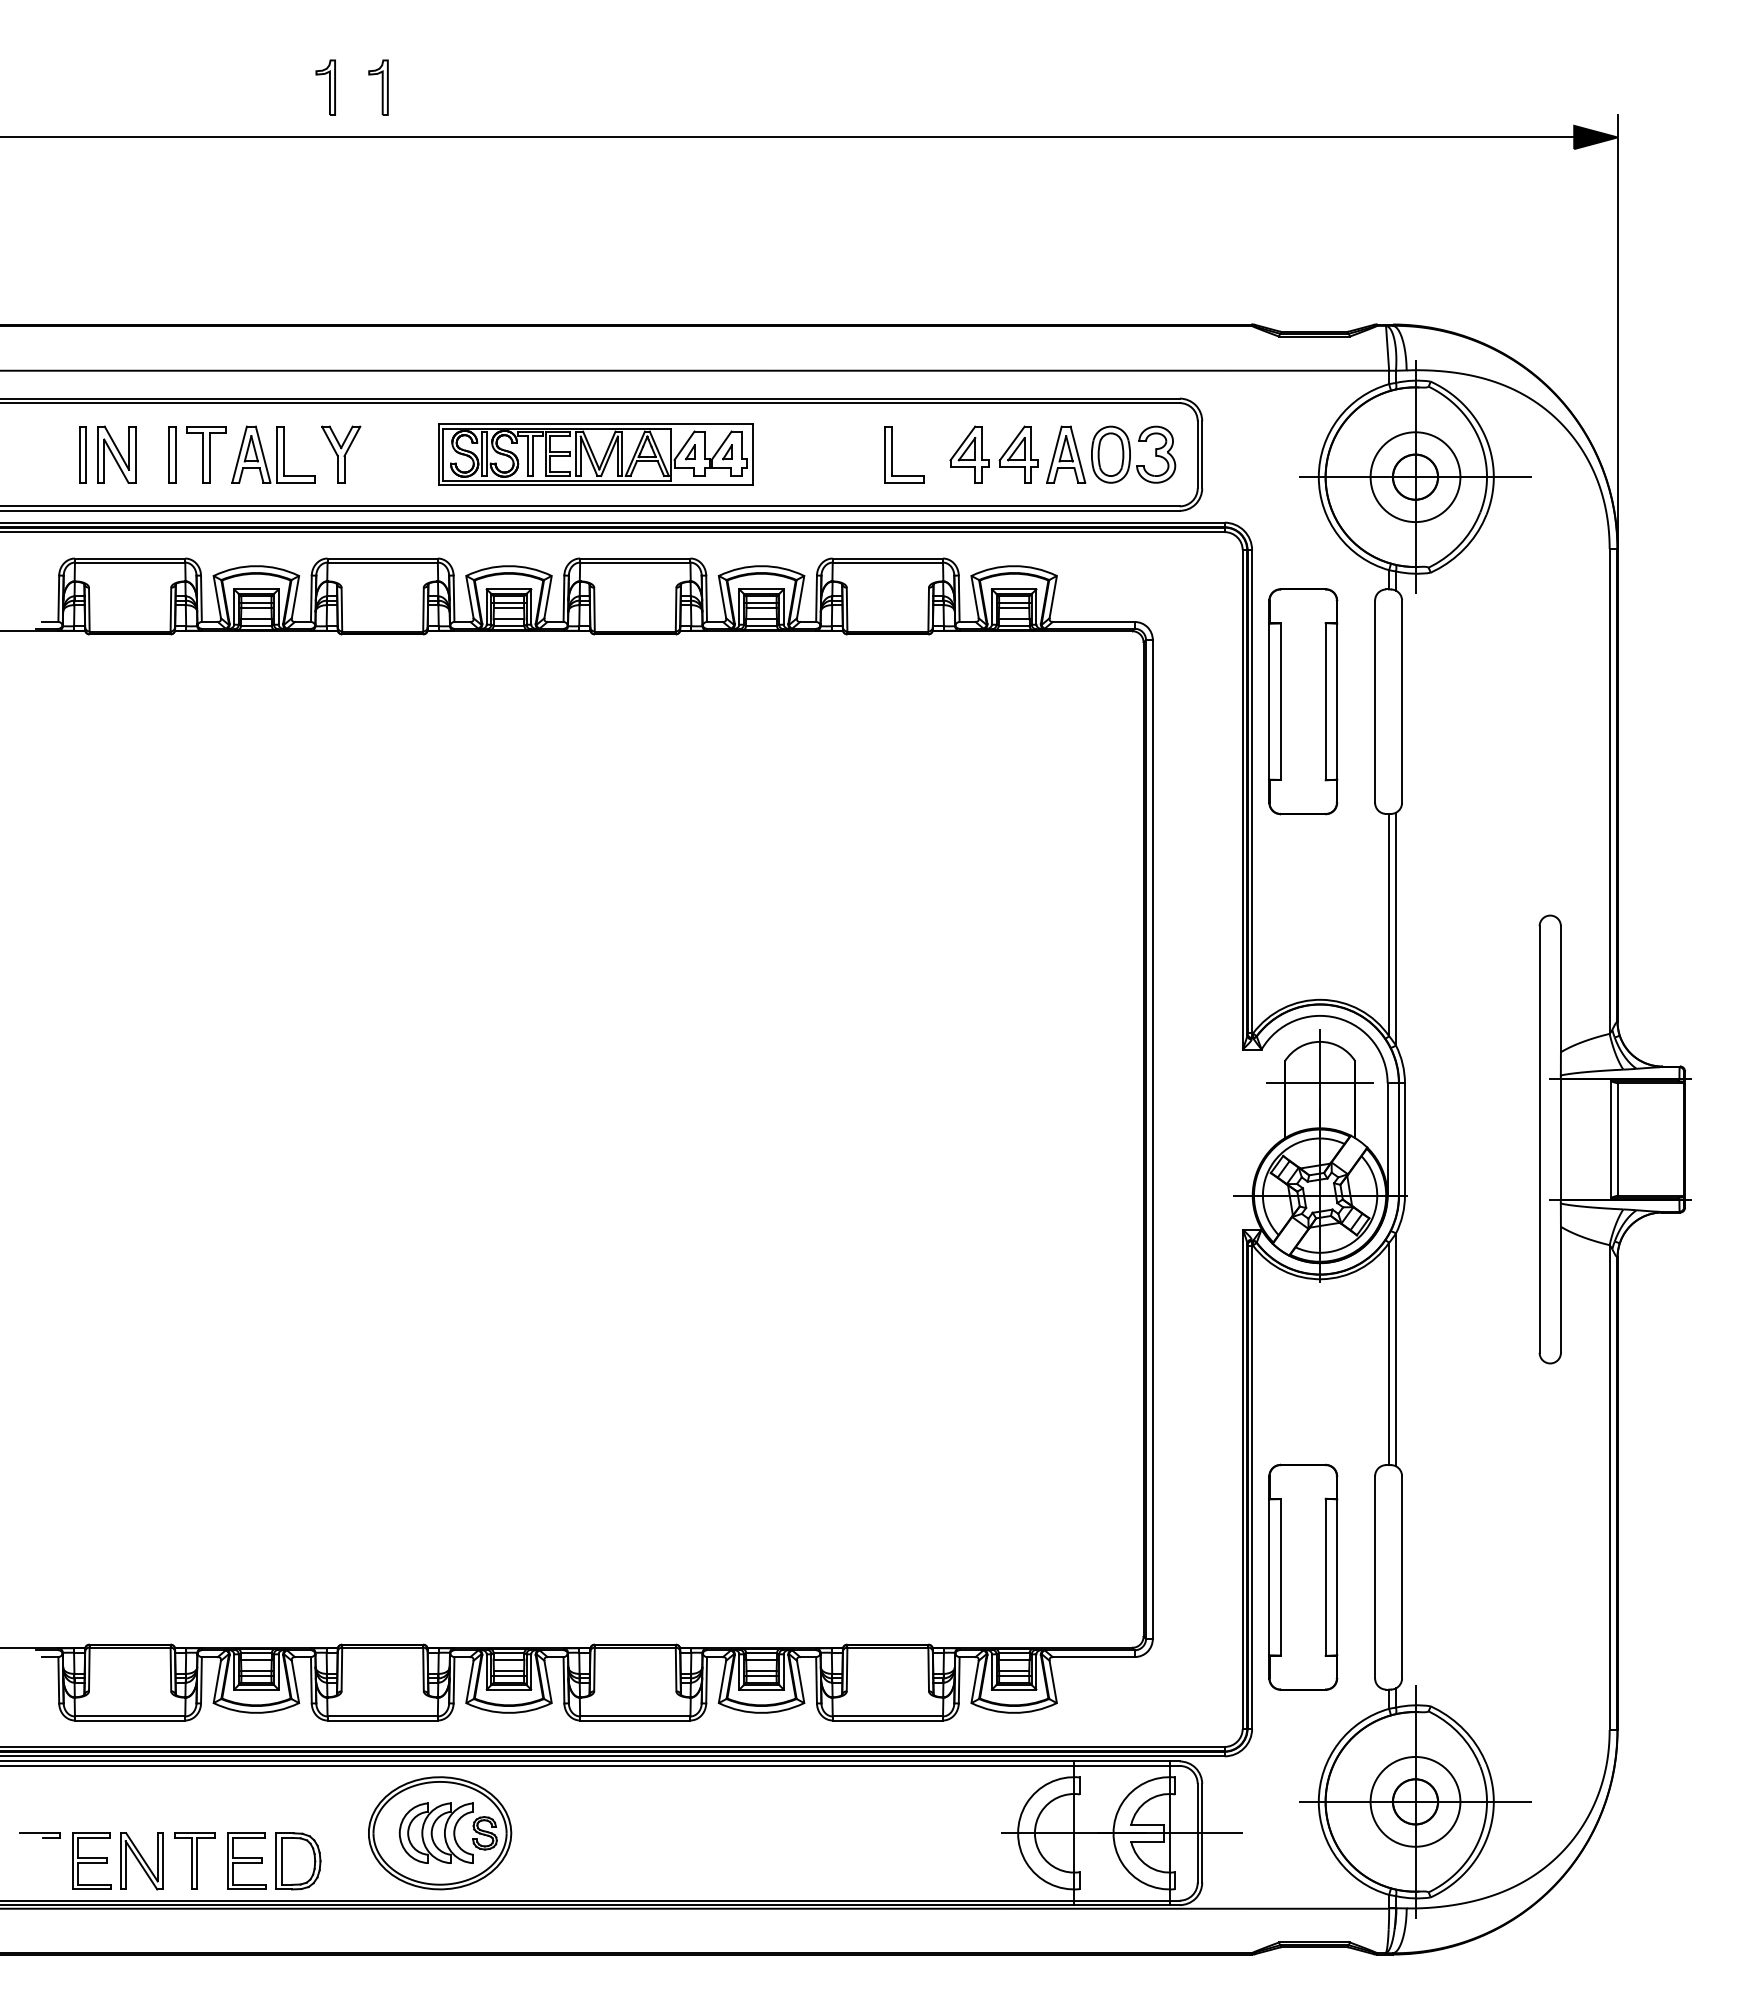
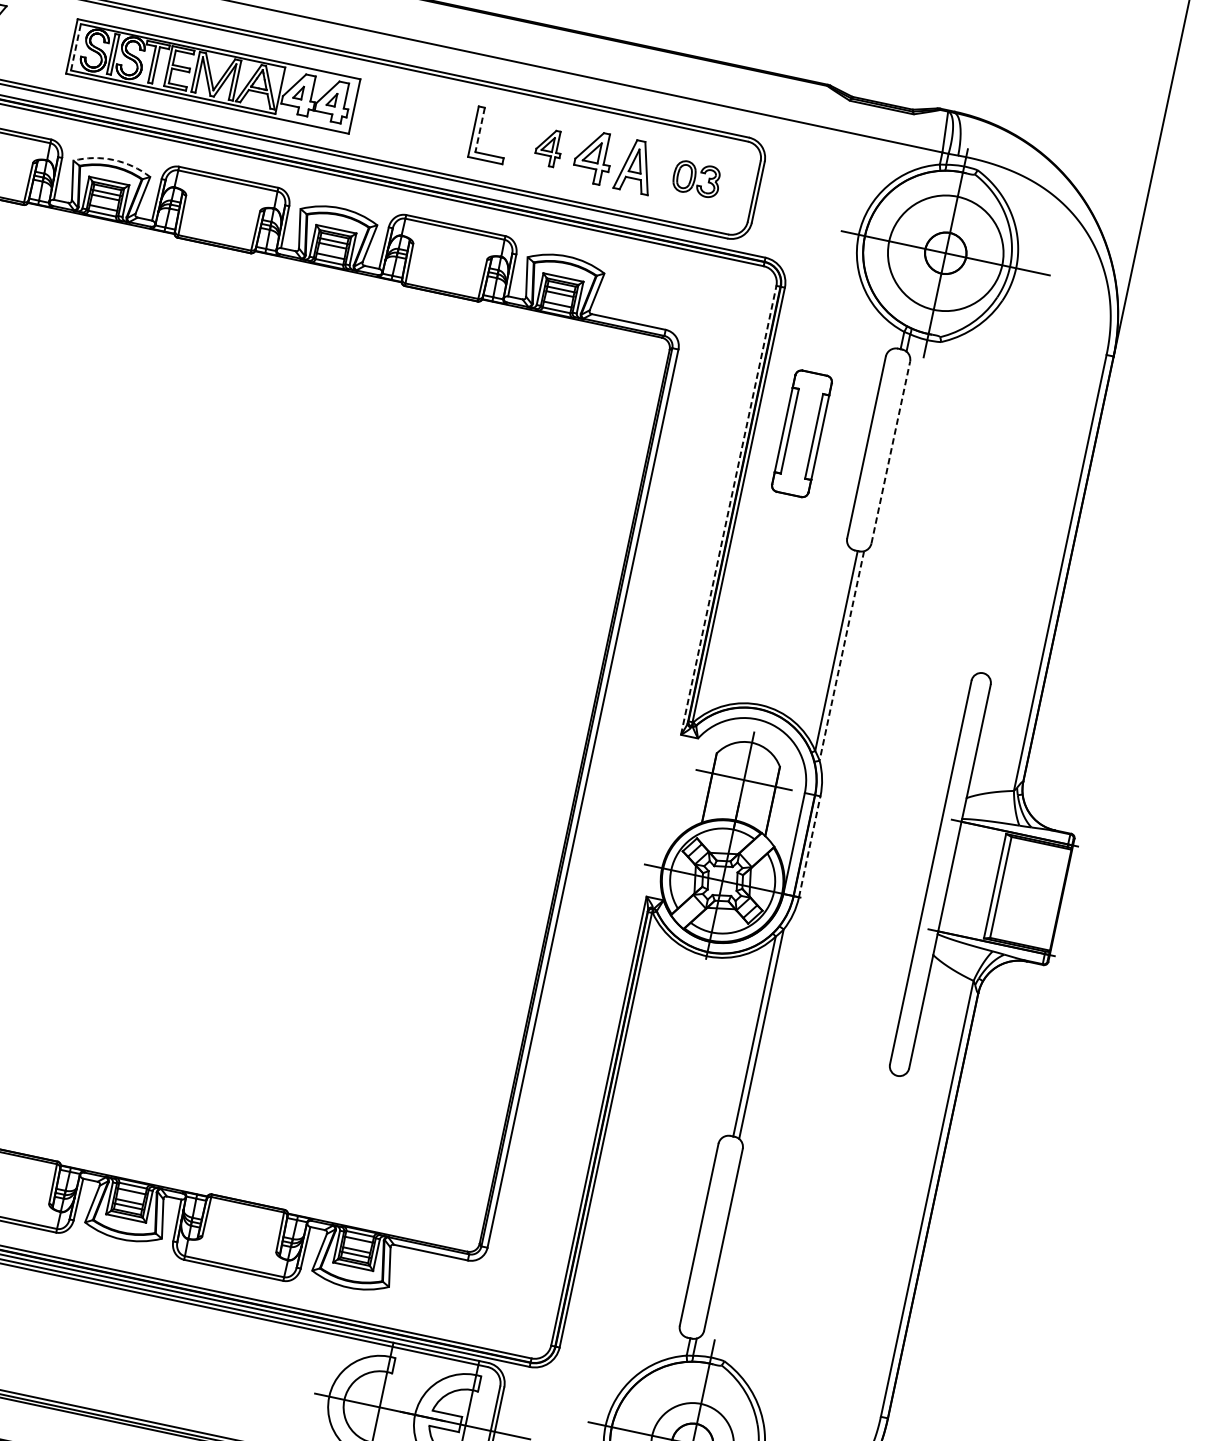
line: (892, 451) -> (480, 130), solid -> dashed
line: (443, 454) -> (76, 47), solid -> dashed
part: (969, 454) -> (549, 147), size x0.7
part: (1133, 454) -> (696, 178), size x0.6
circle: (1415, 477) -> (945, 253), size x1.4
arc: (509, 566) -> (114, 160), solid -> dashed
part: (1303, 701) -> (802, 433), size x0.6
line: (1402, 701) -> (891, 452), solid -> dashed
line: (1242, 799) -> (728, 510), solid -> dashed
line: (1396, 929) -> (842, 656), solid -> dashed
line: (1404, 1139) -> (809, 846), solid -> dashed
part: (1303, 1576) -> (634, 1220), removed

